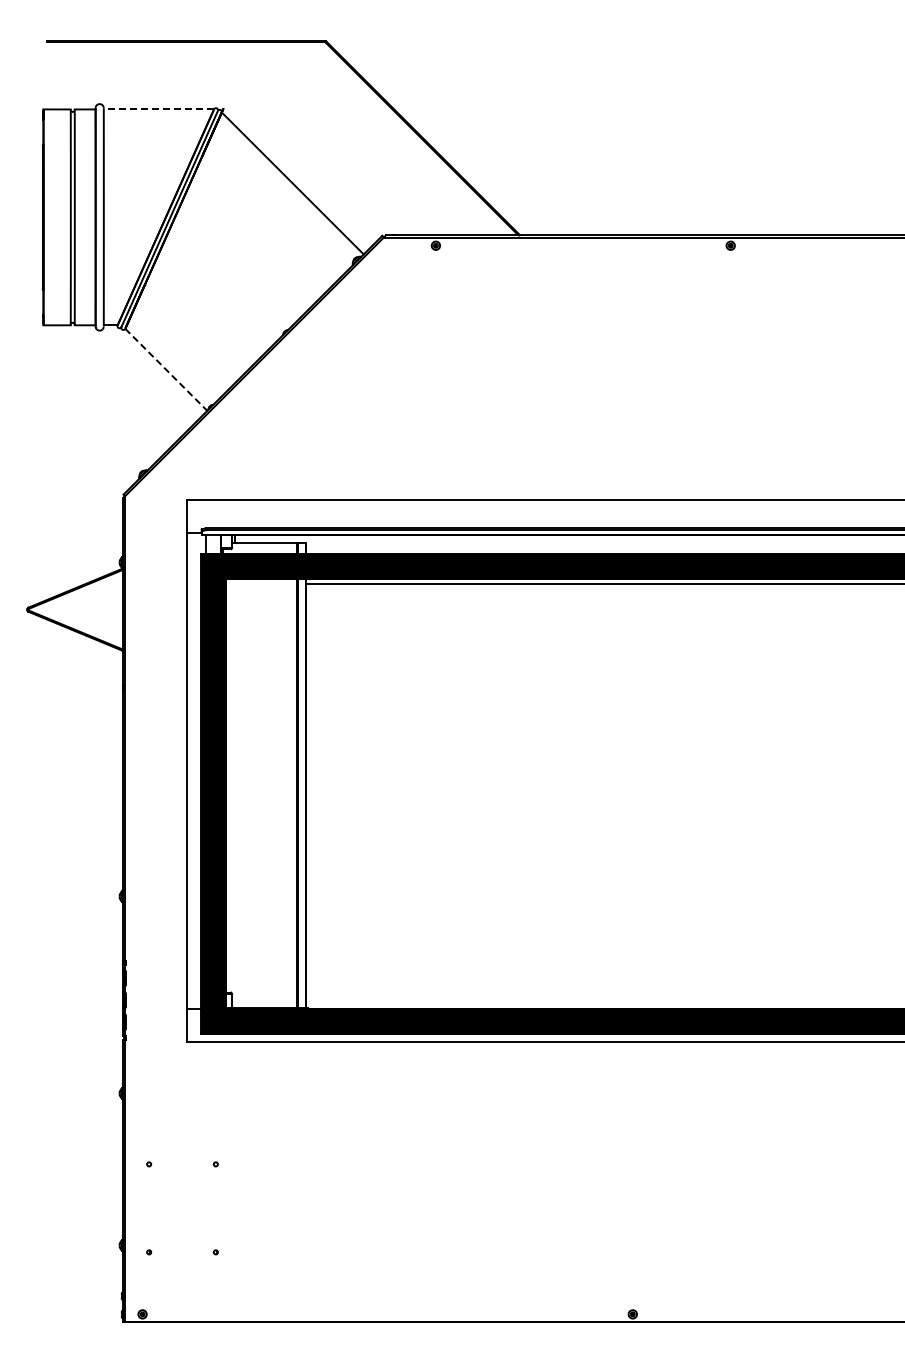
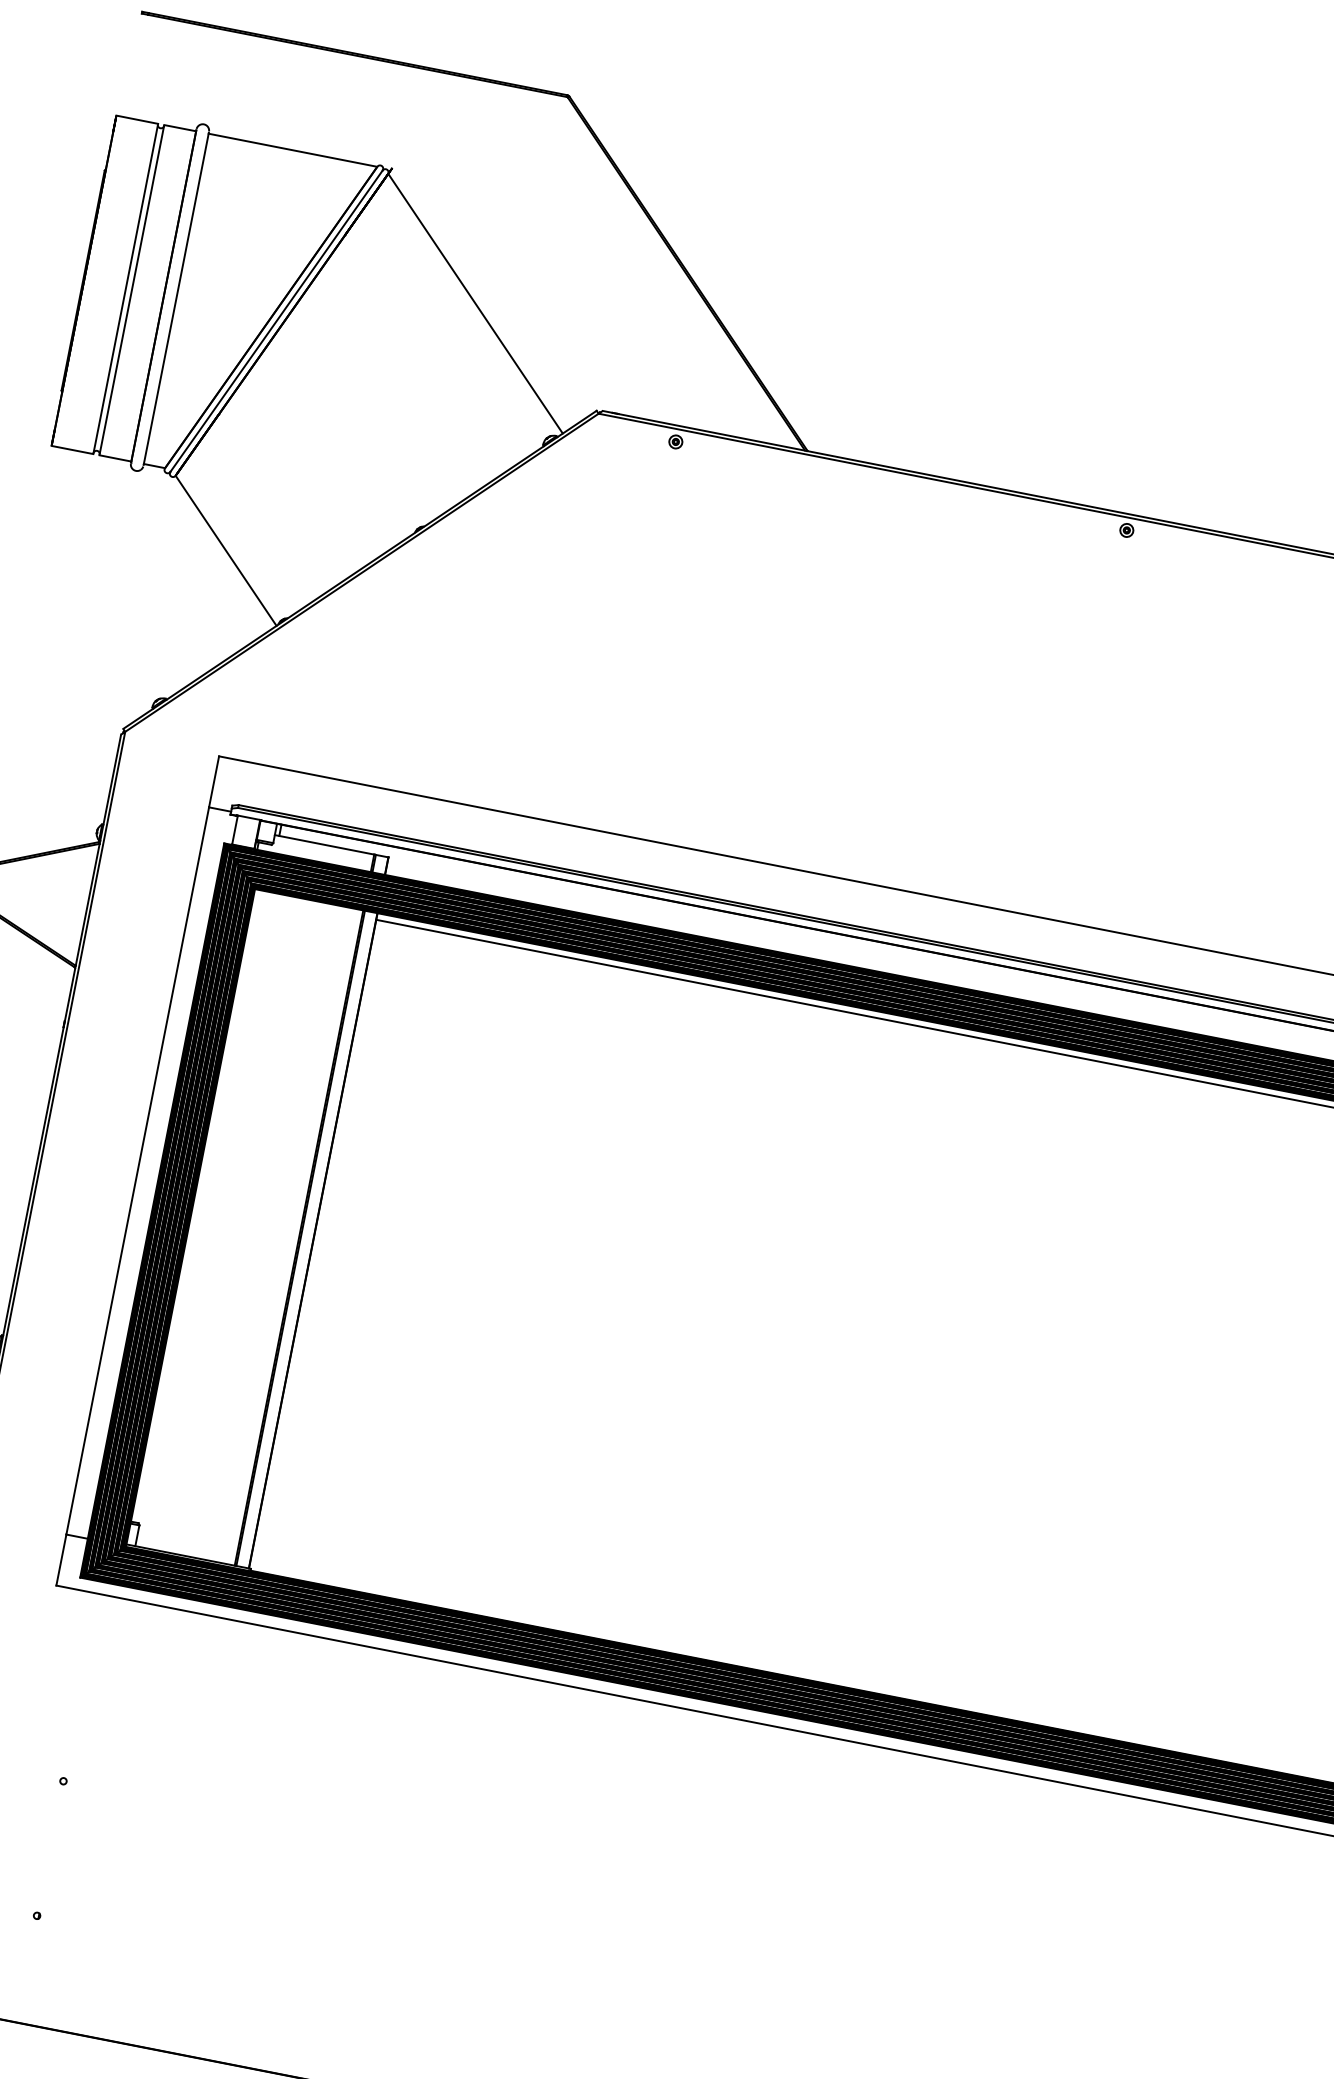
line: (158, 109) -> (292, 150), dashed -> solid
line: (166, 370) -> (226, 551), dashed -> solid

